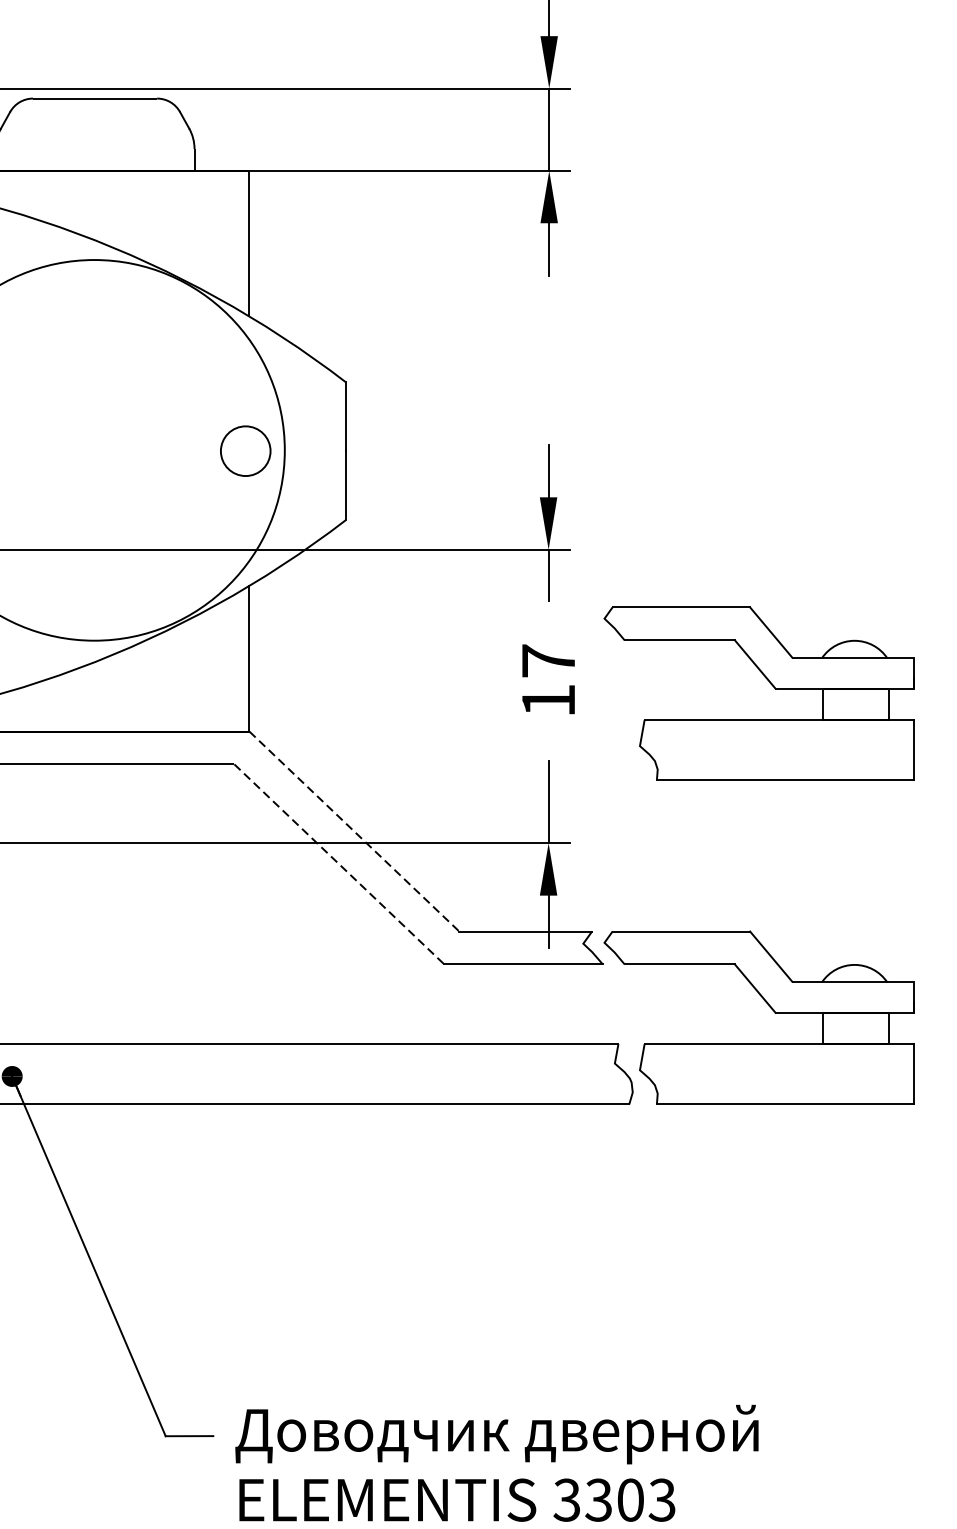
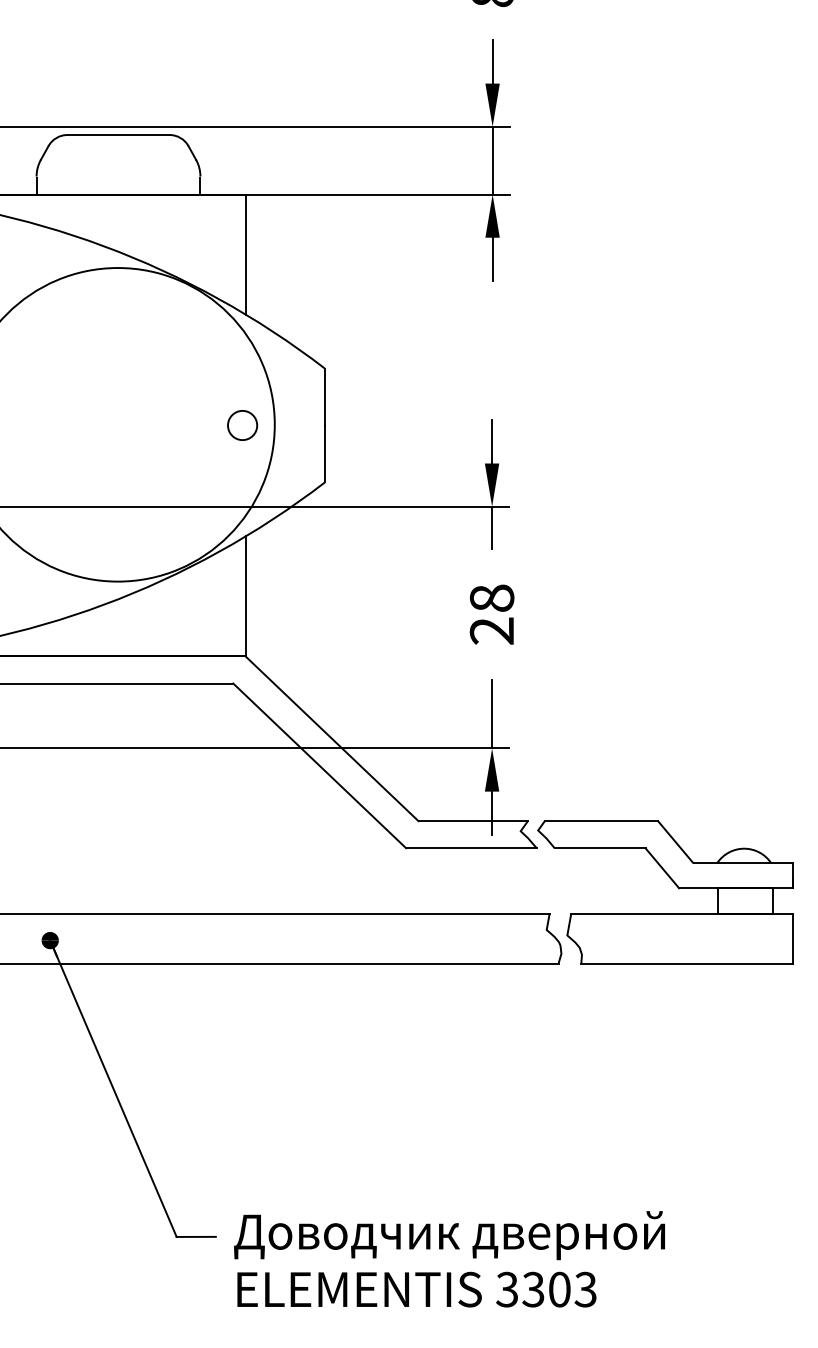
circle: (245, 451) -> (242, 425), size x0.71
text: (547, 680) -> (491, 614), 17 -> 28
part: (768, 683) -> (673, 616), removed
line: (354, 832) -> (332, 739), dashed -> solid
line: (340, 865) -> (320, 766), dashed -> solid

